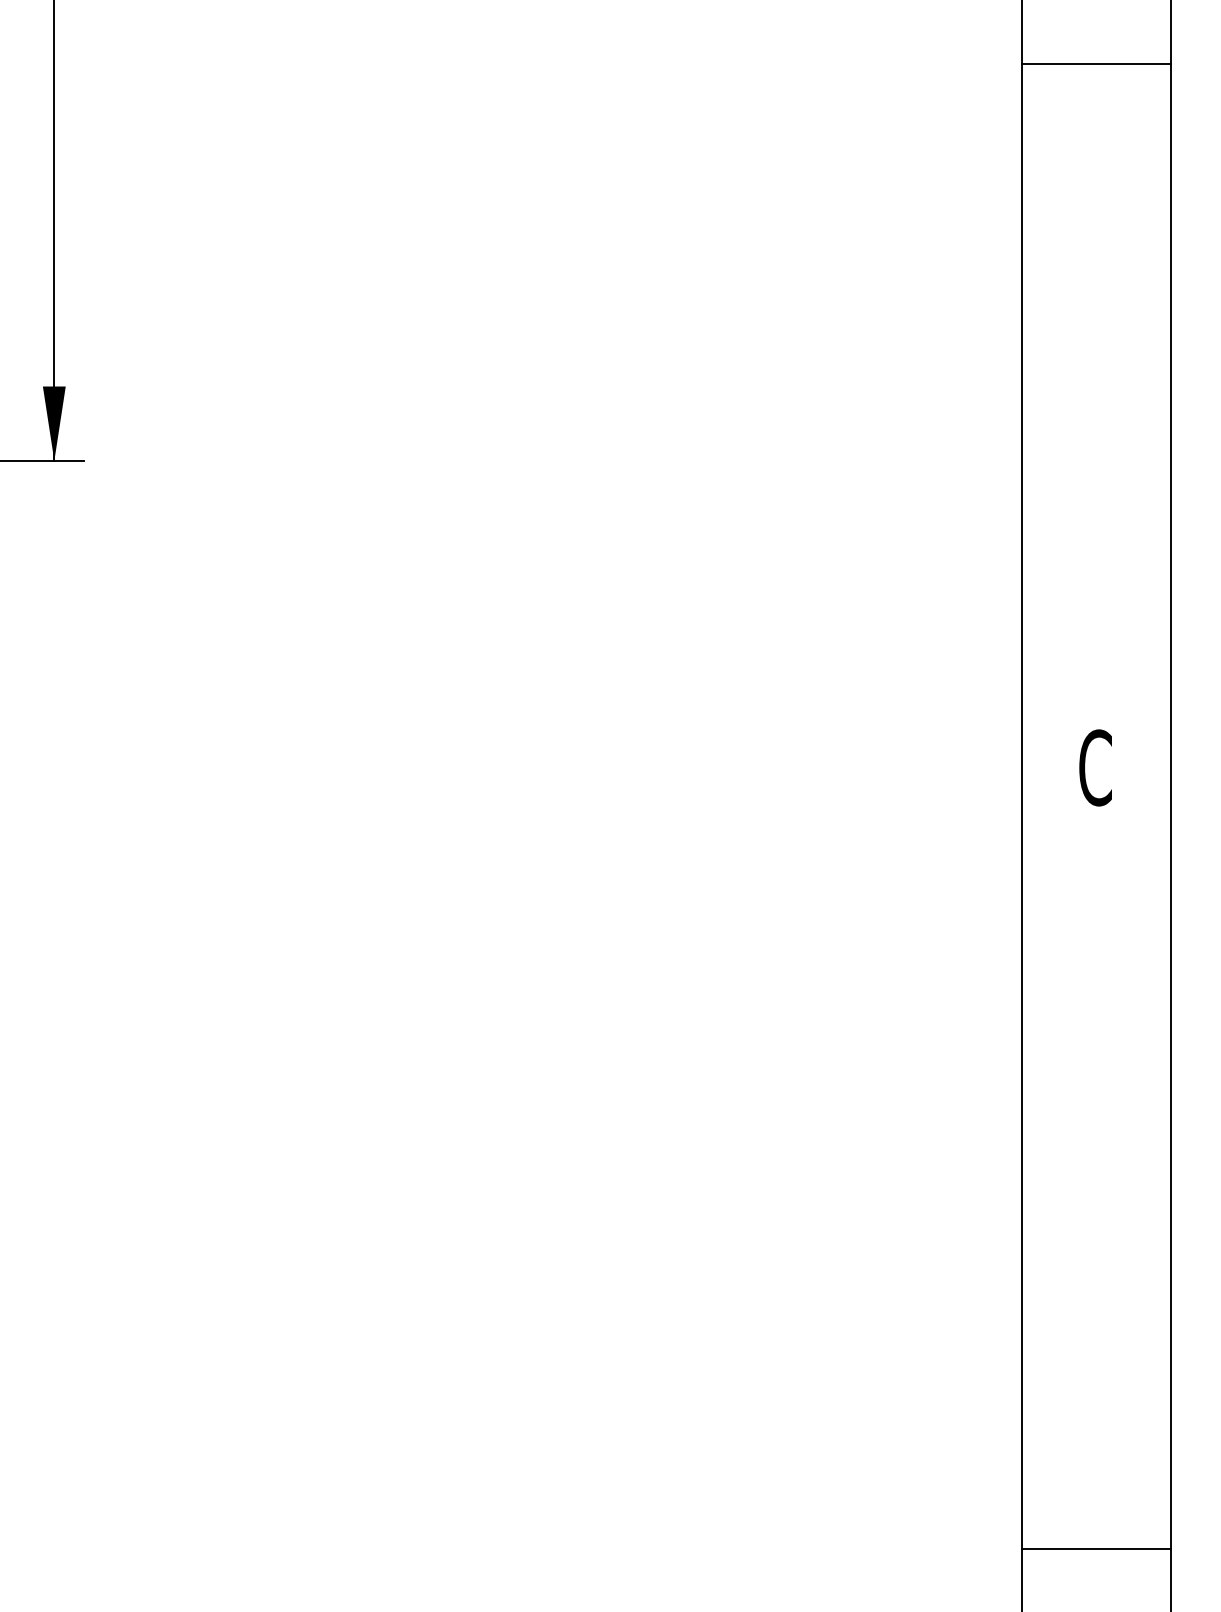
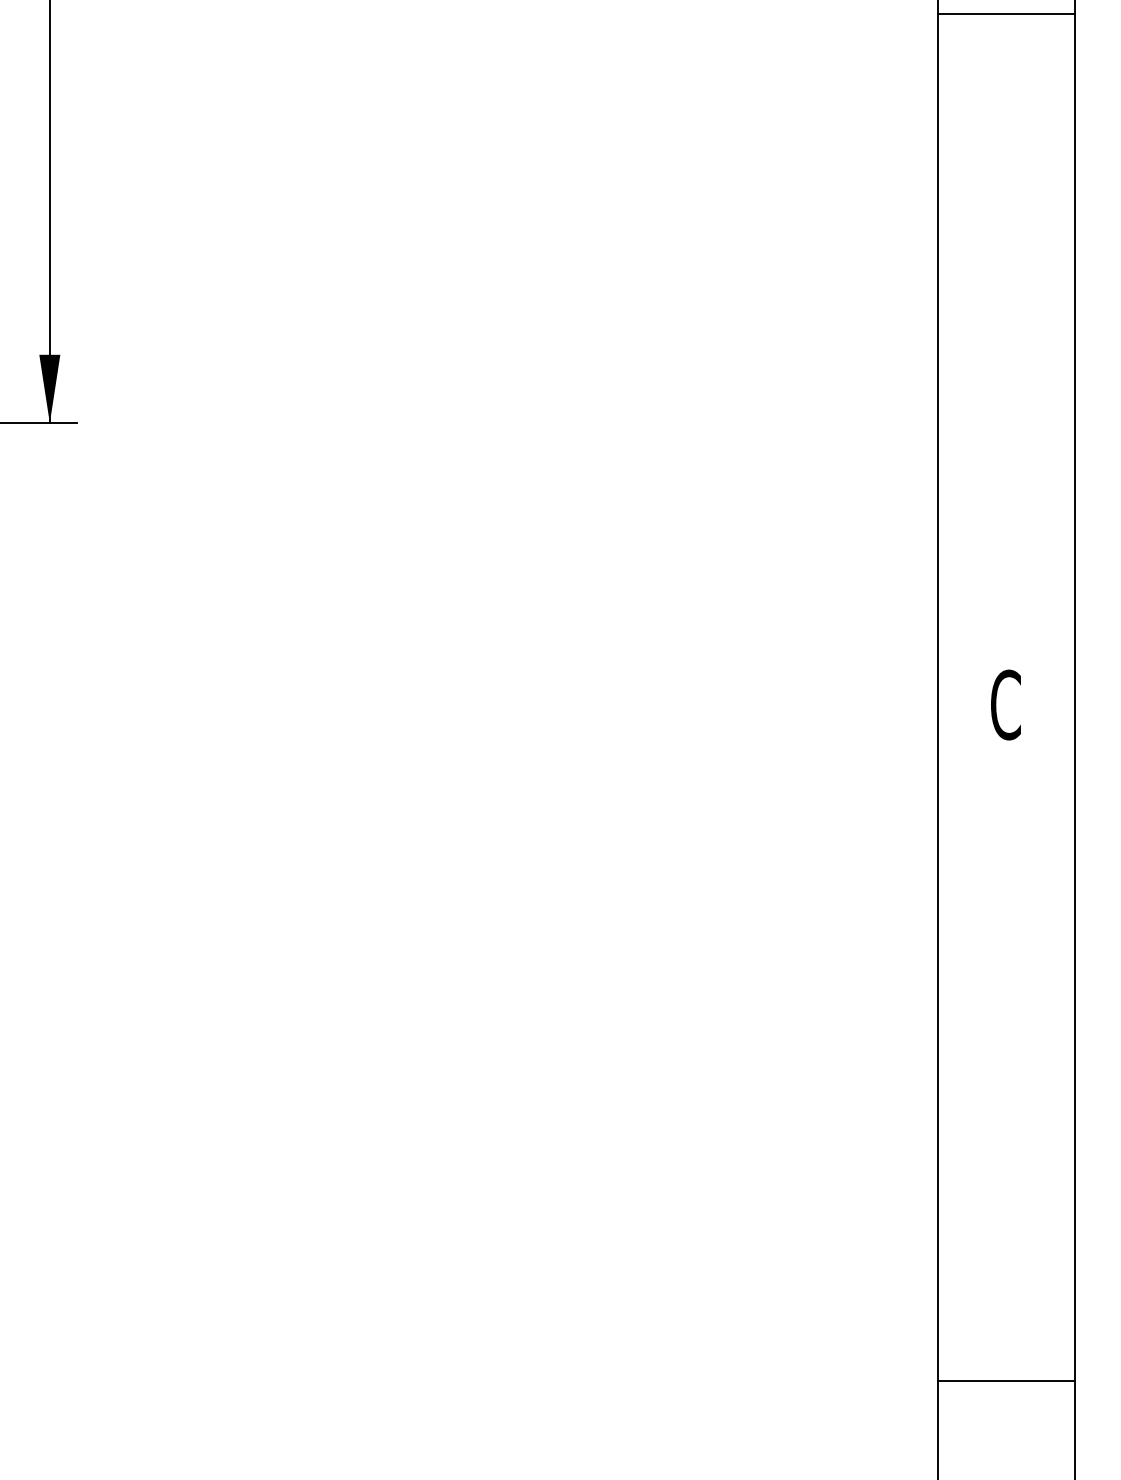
line: (1096, 63) -> (1006, 13), moved
line: (1096, 1549) -> (1006, 1381), moved

